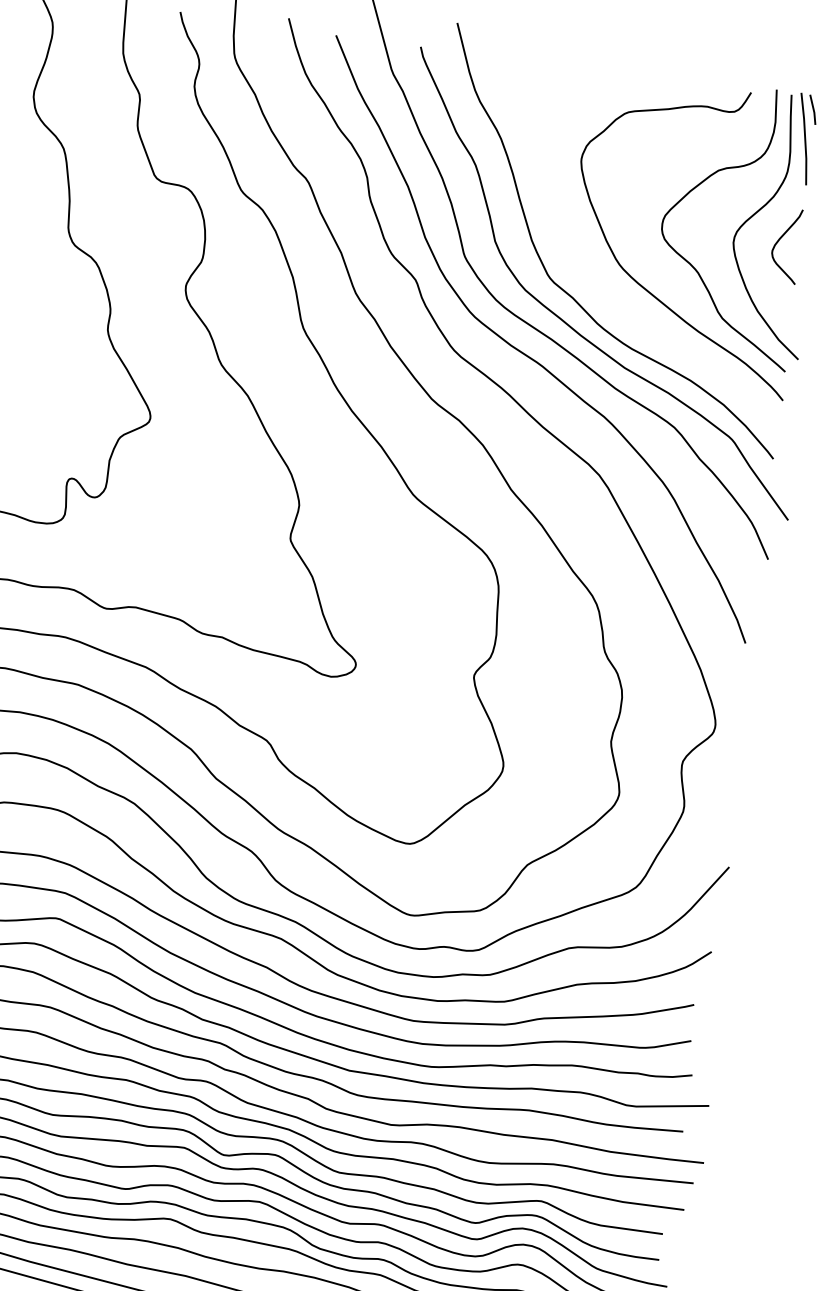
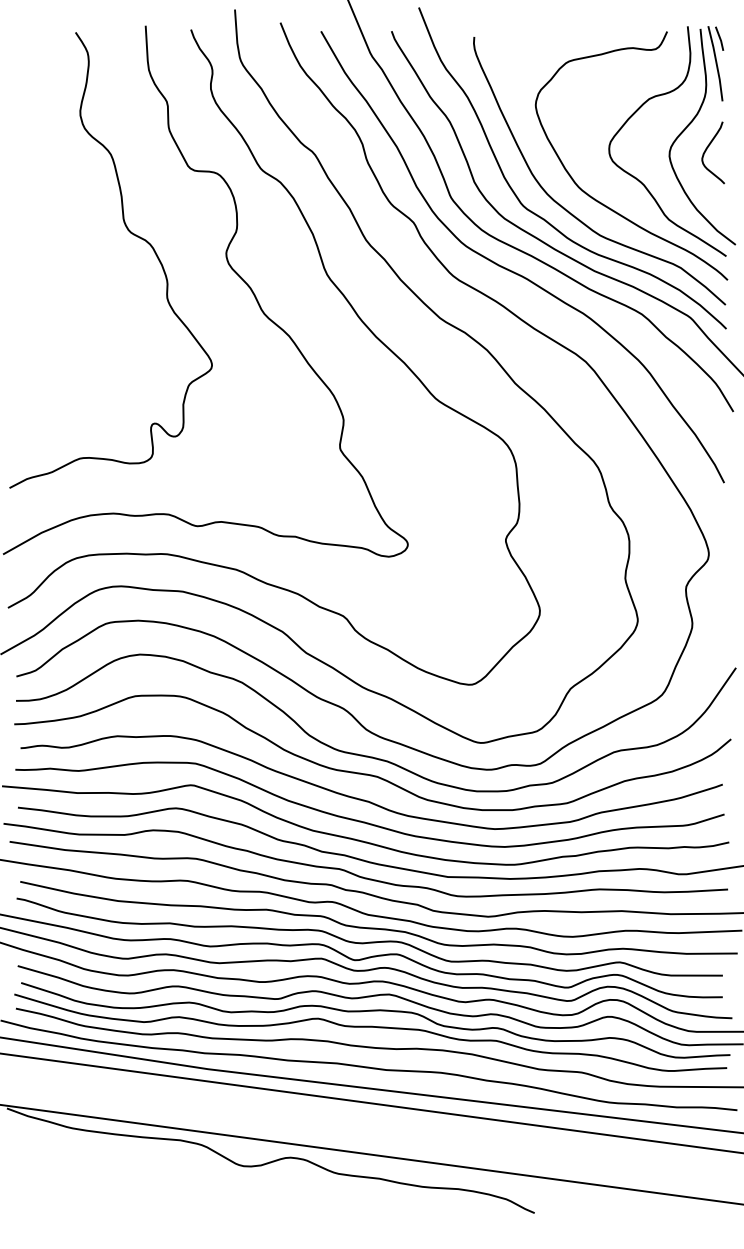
curve: (603, 290) -> (568, 210), added

